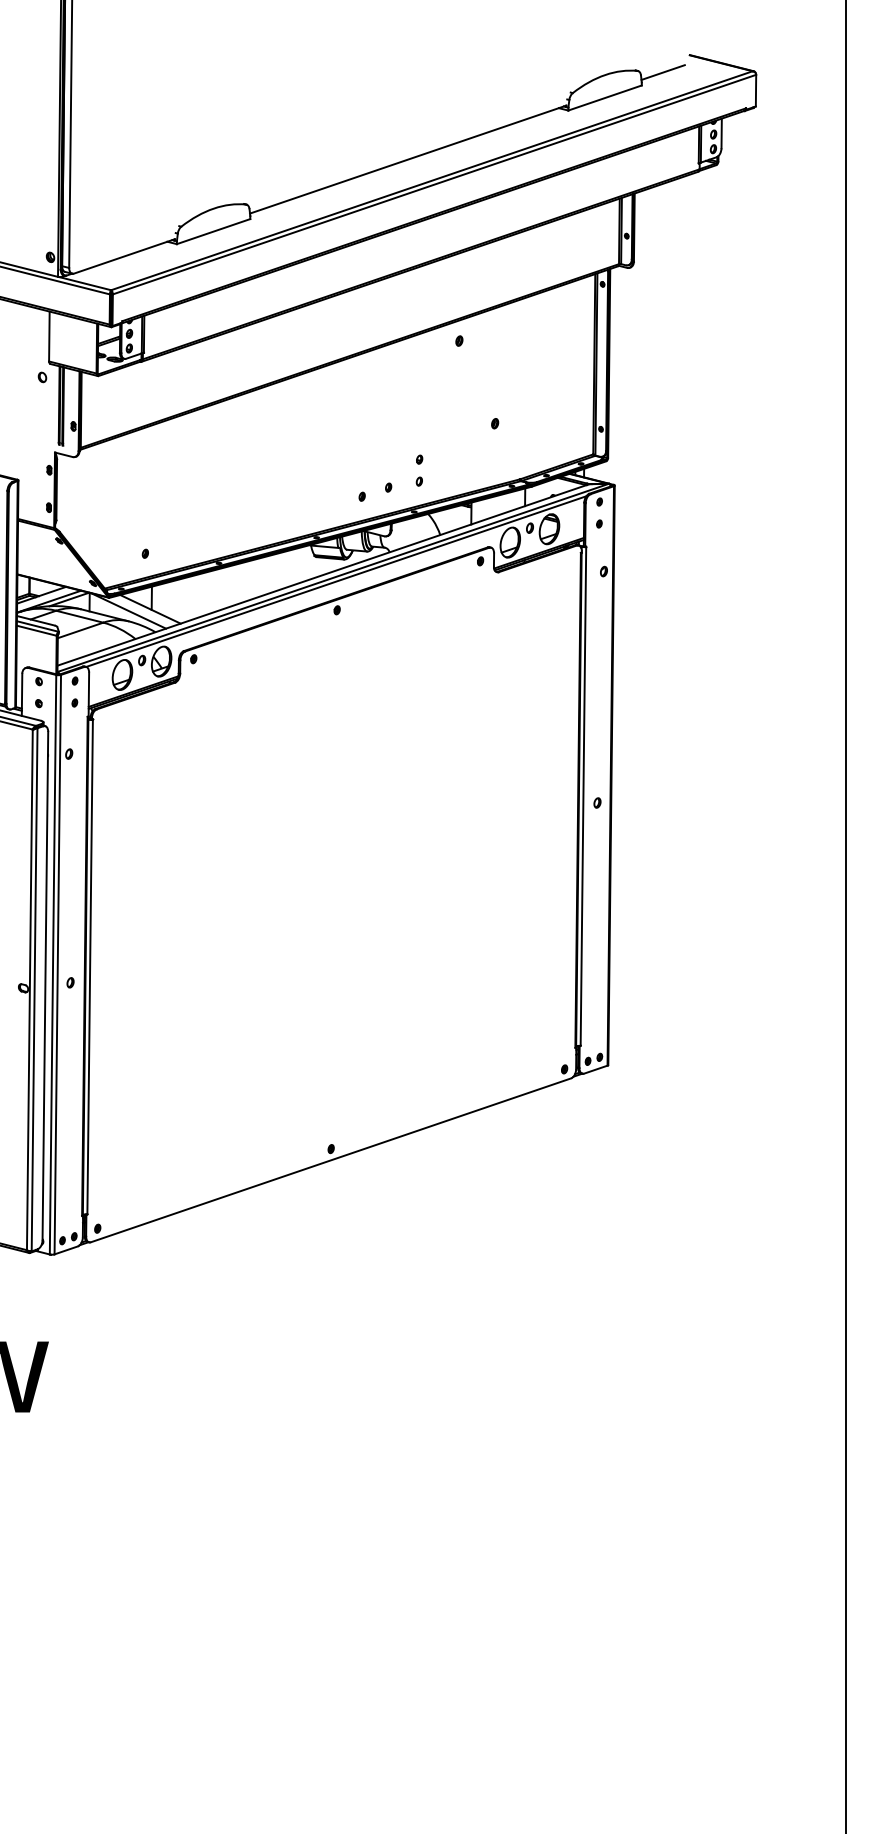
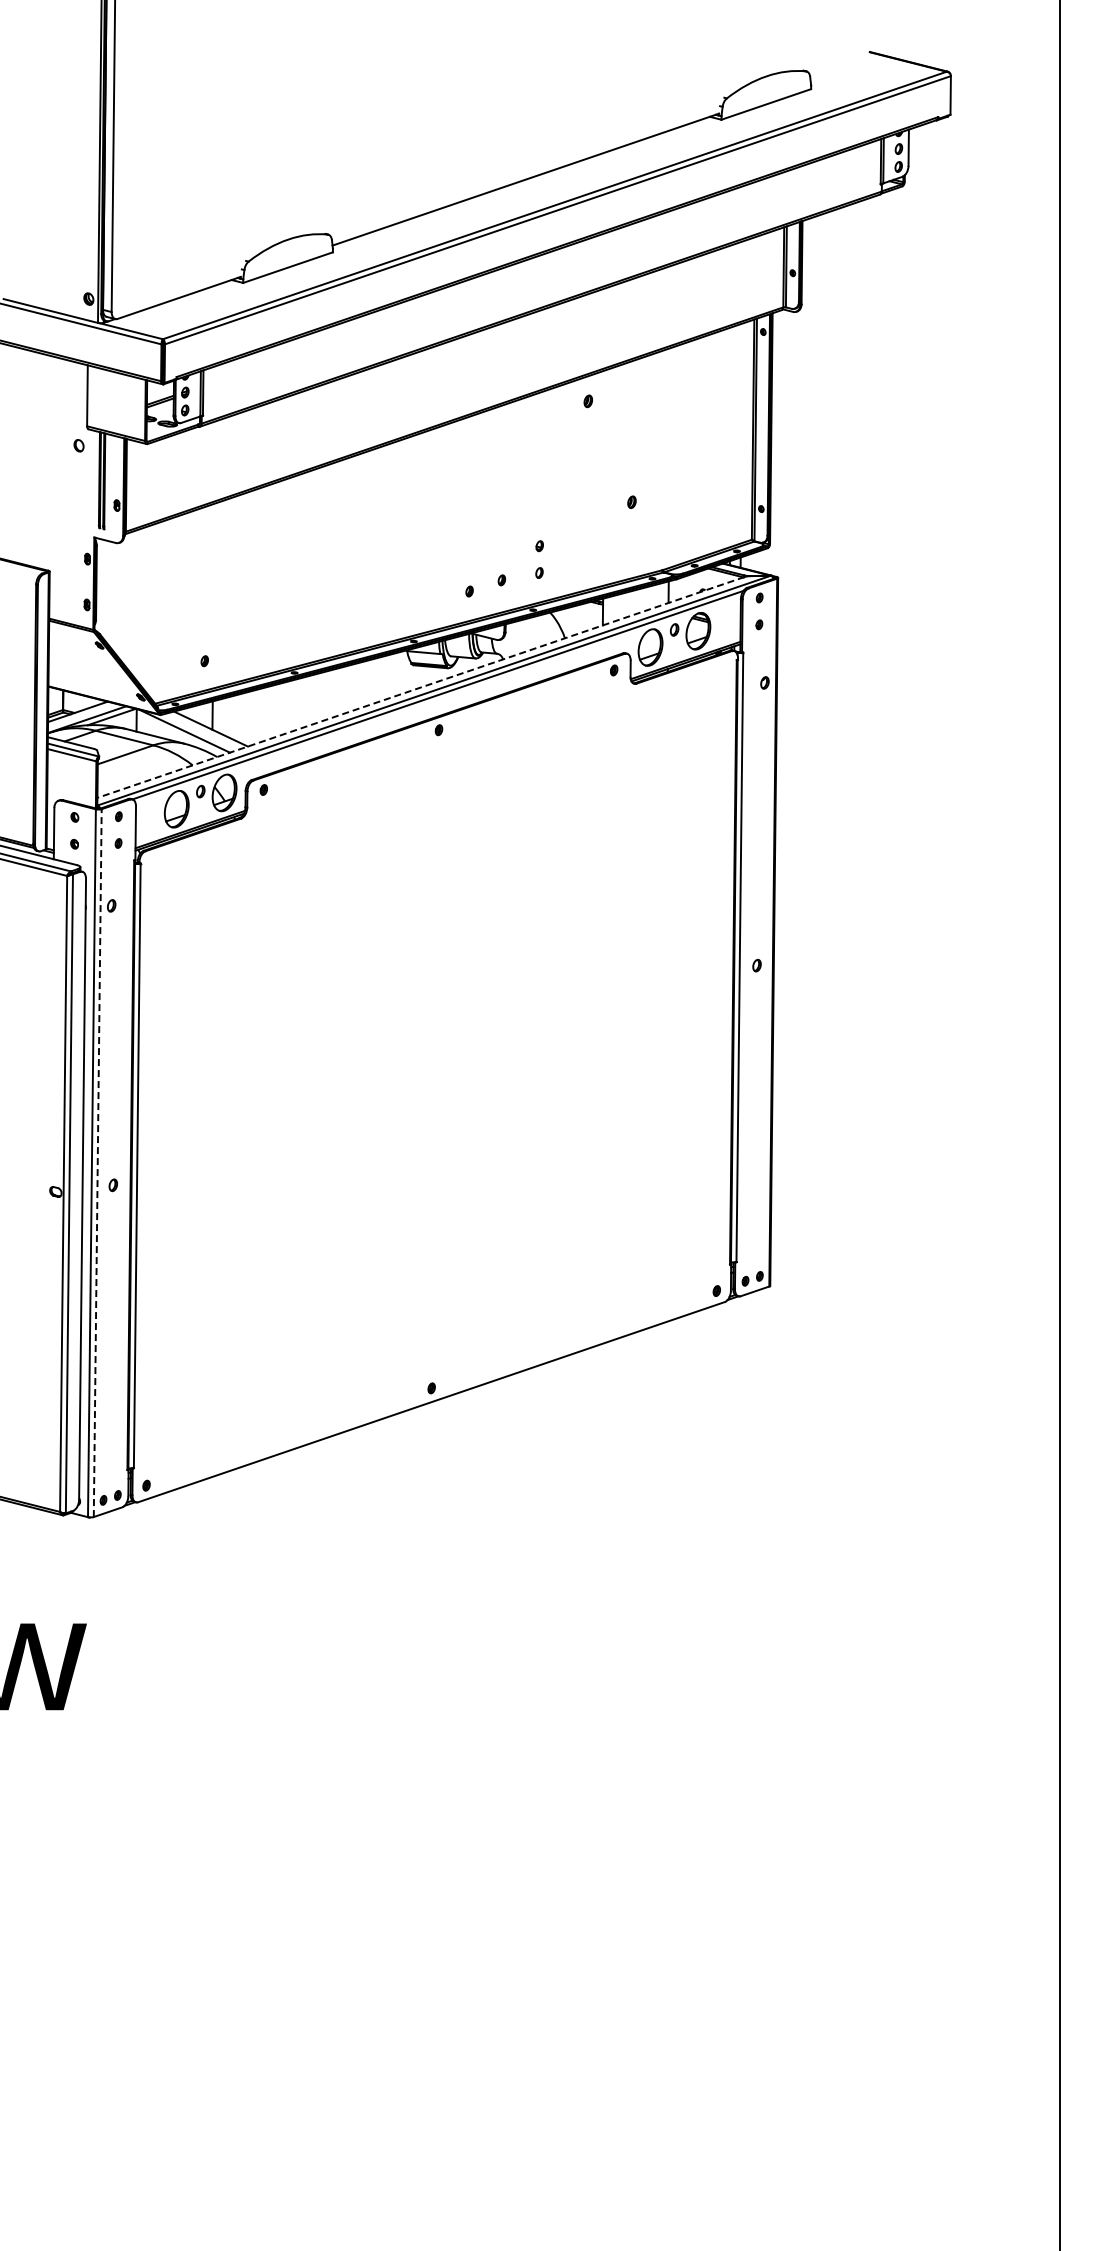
line: (662, 72) -> (836, 73), removed
line: (322, 575) -> (421, 687), solid -> dashed
line: (57, 964) -> (97, 1163), solid -> dashed

